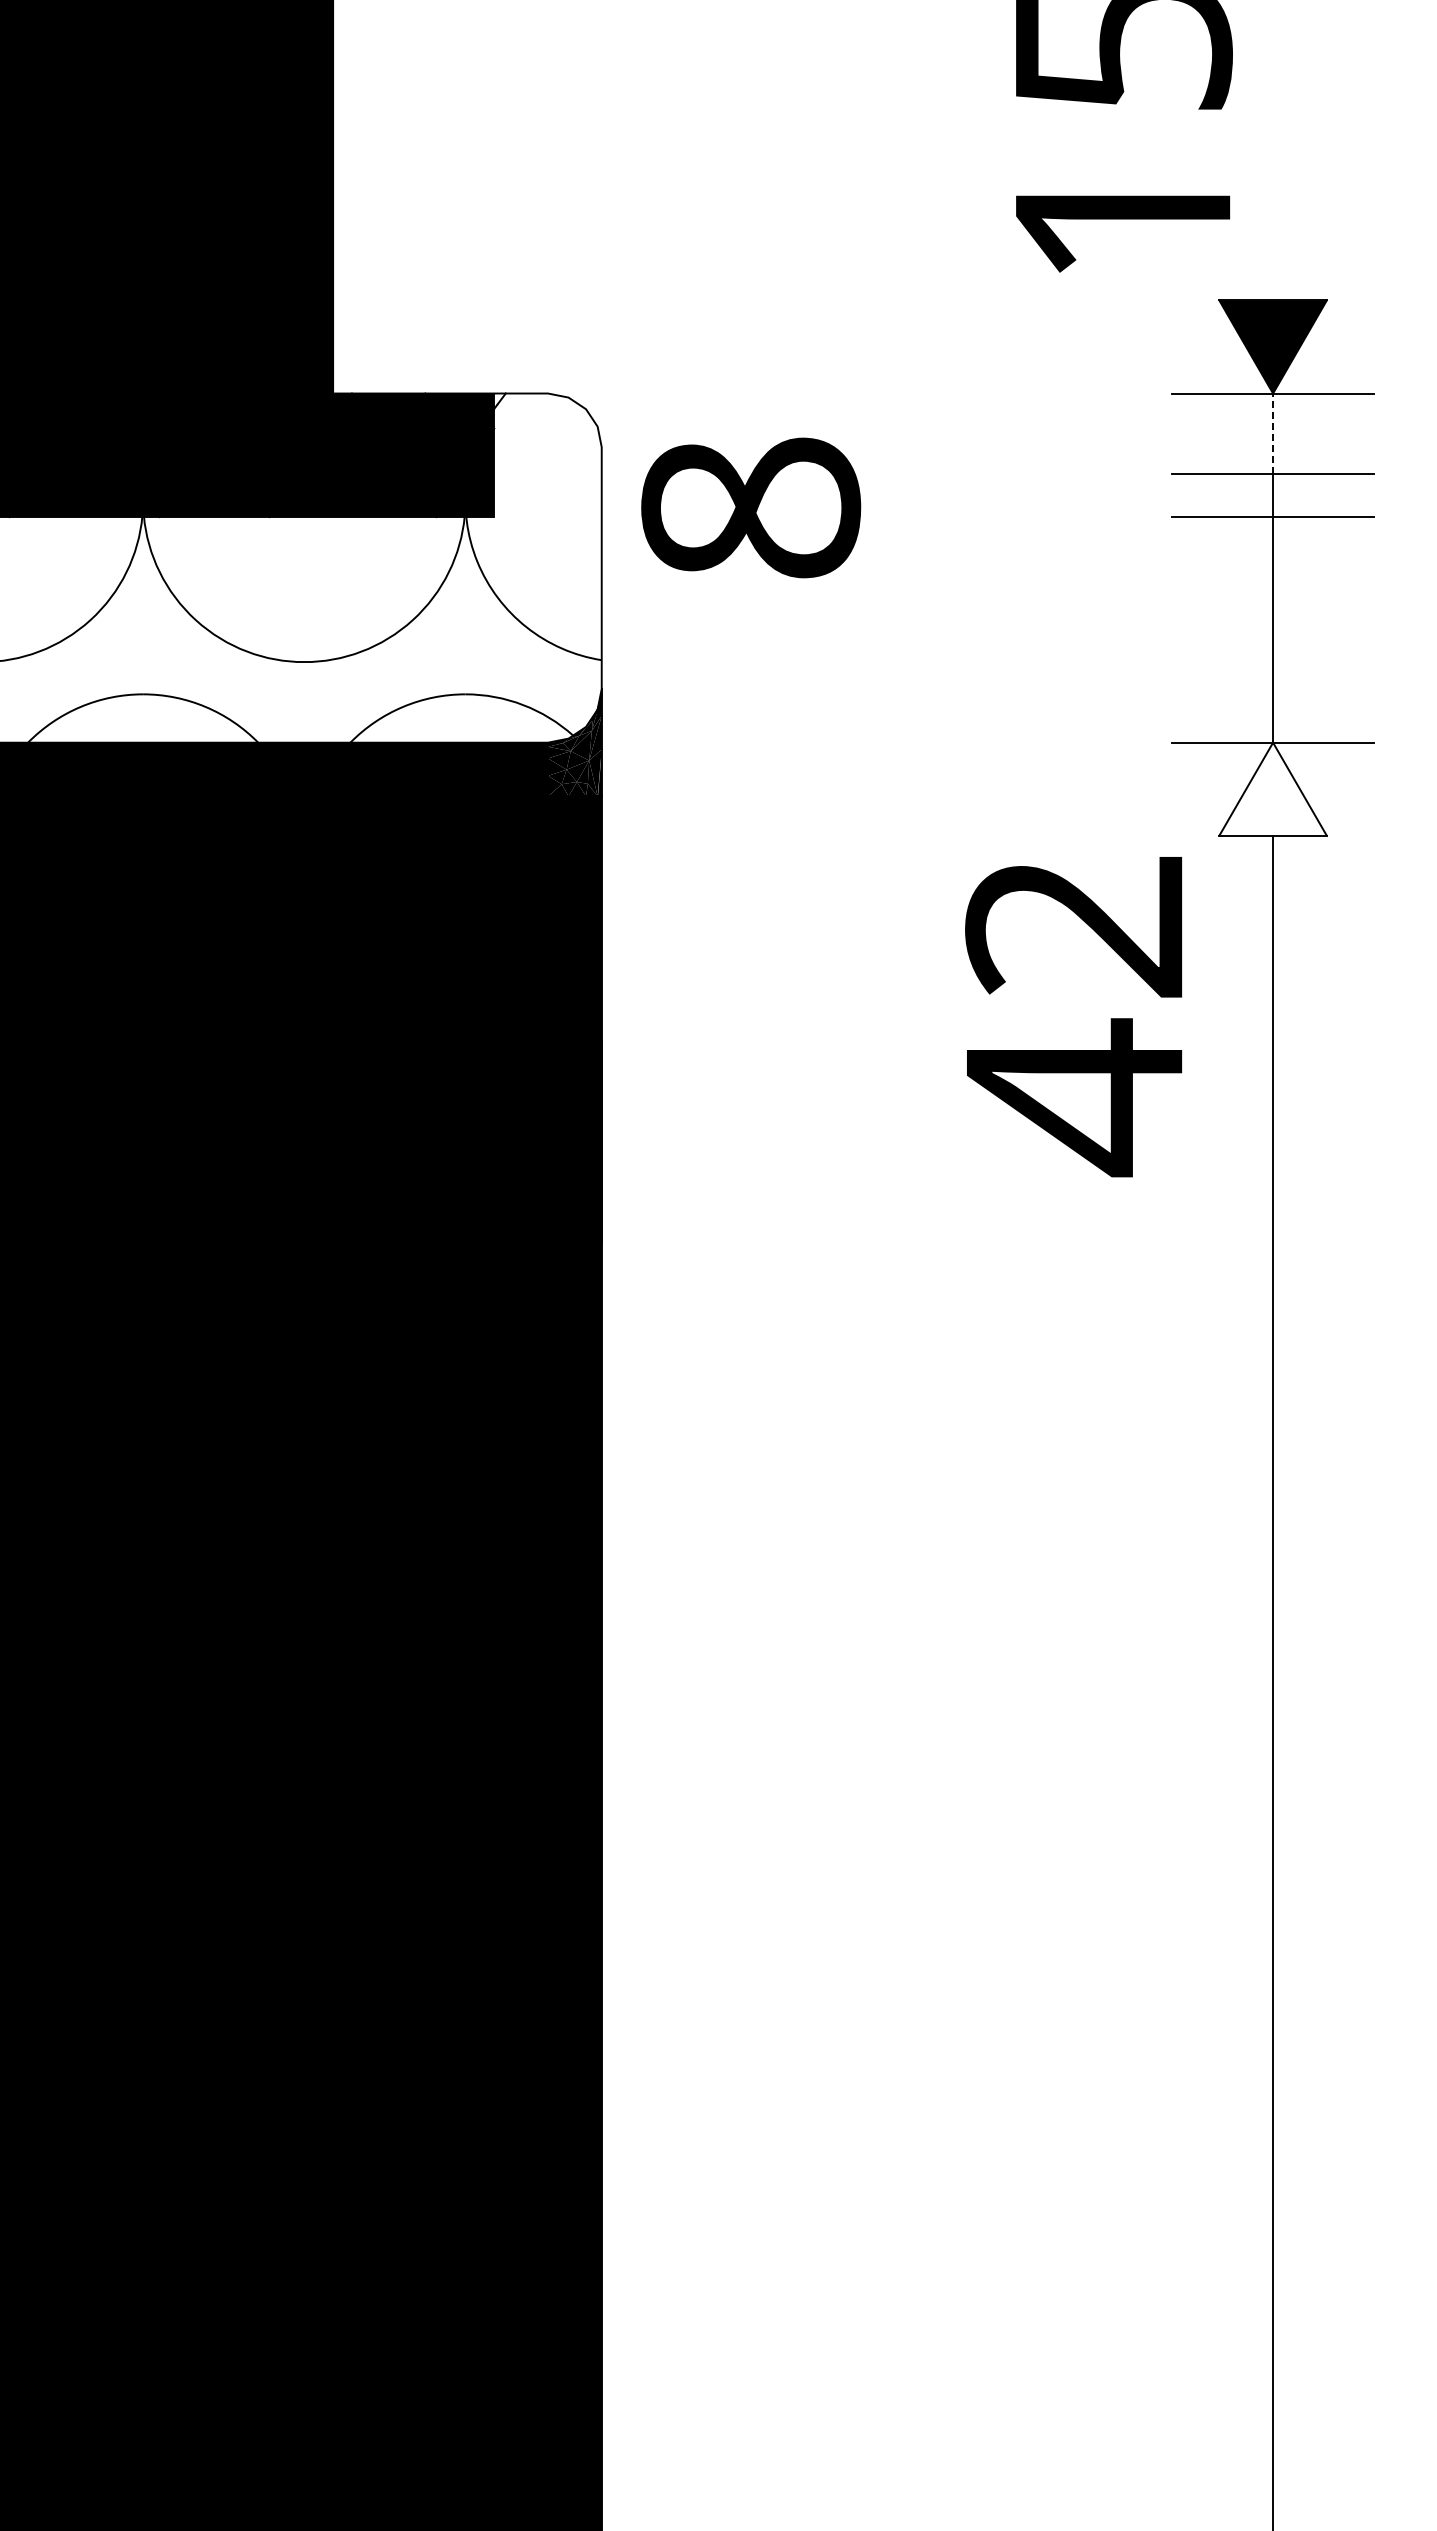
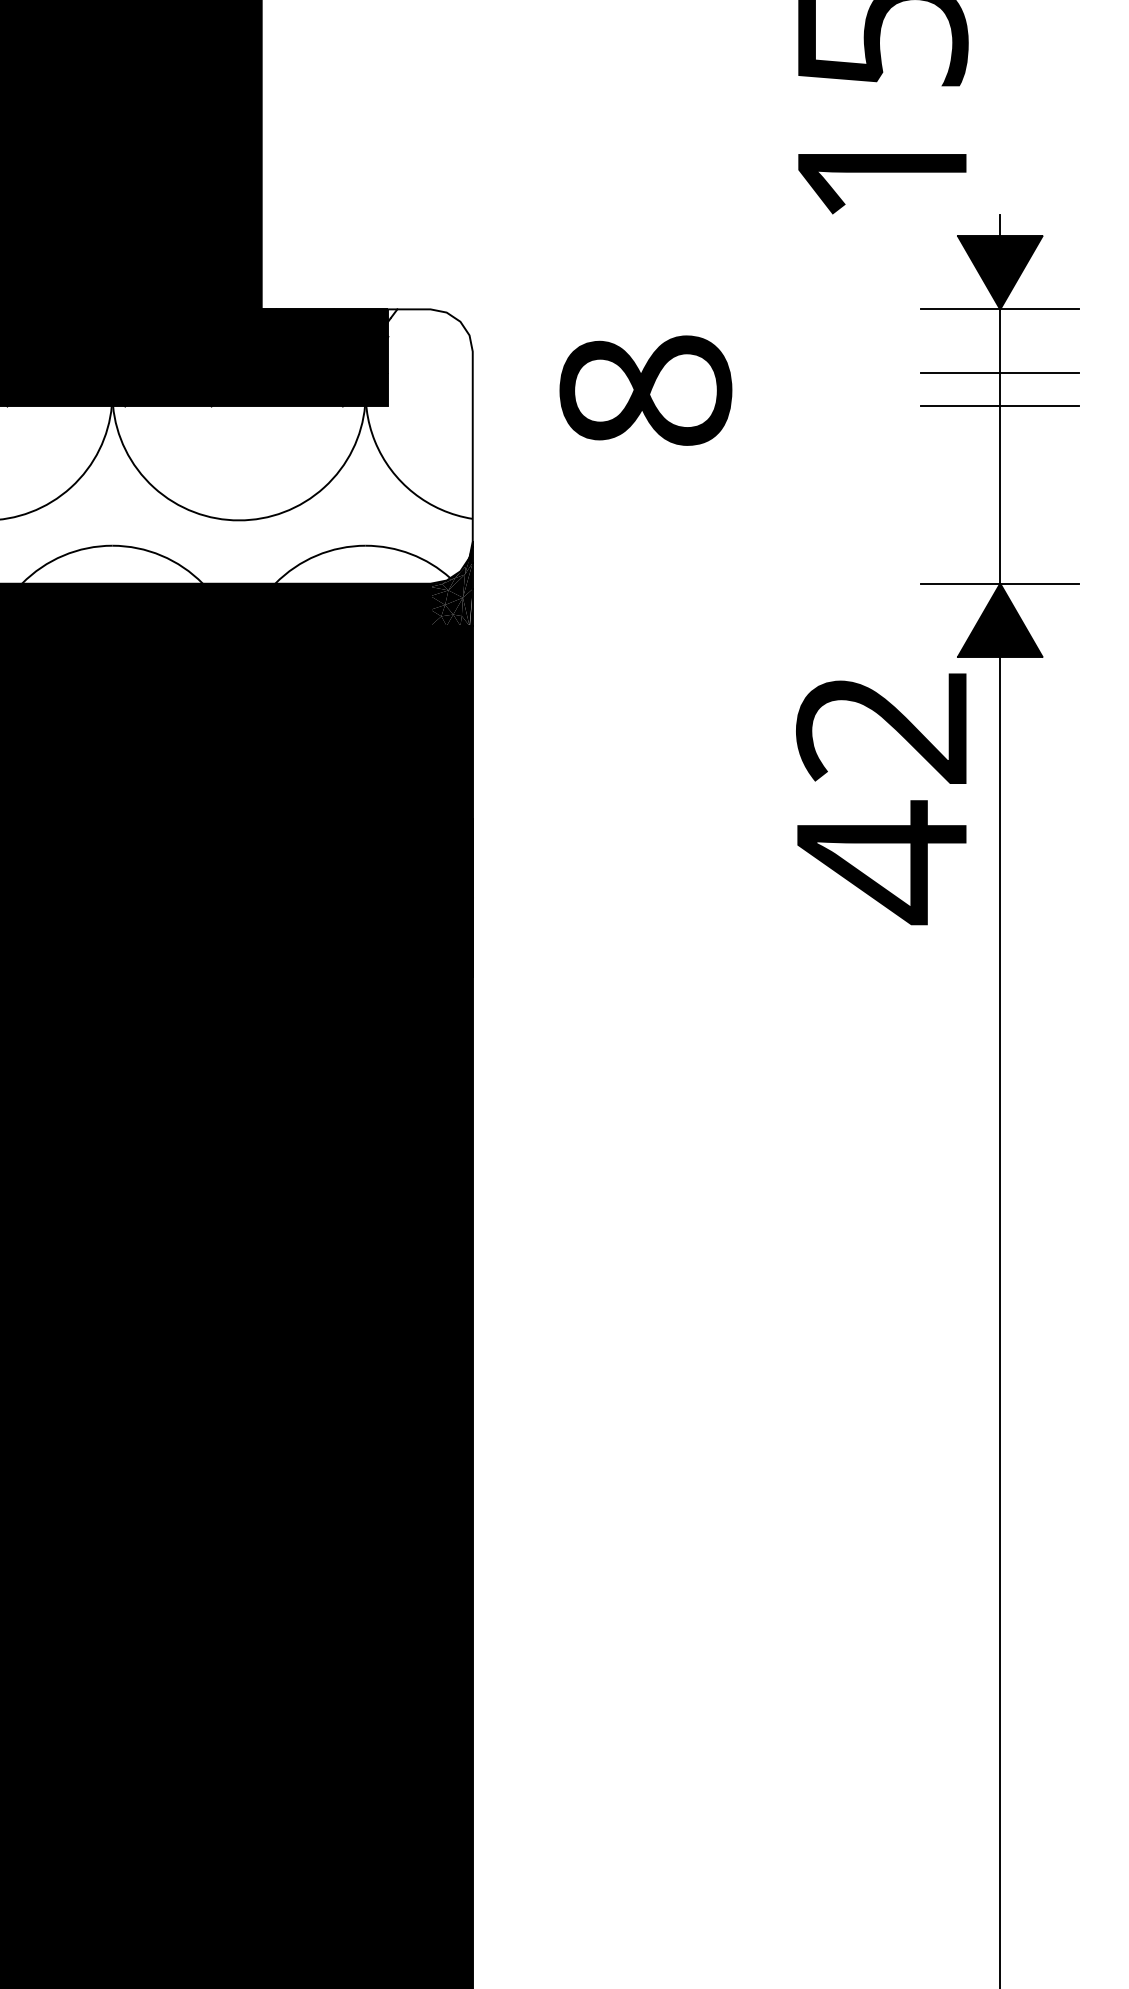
line: (1273, 286) -> (1000, 225), added
line: (1273, 433) -> (1000, 340), dashed -> solid
text: (751, 507) -> (646, 390), moved
fill: (1272, 788) -> (999, 619), added
text: (1073, 1017) -> (881, 799), moved

